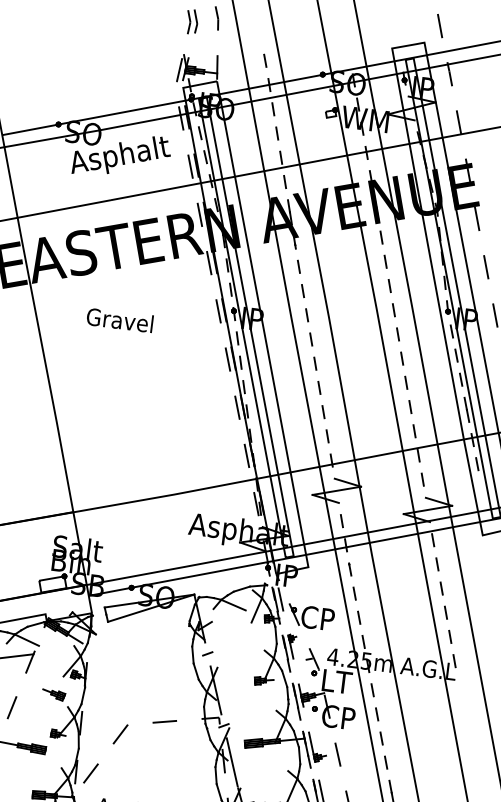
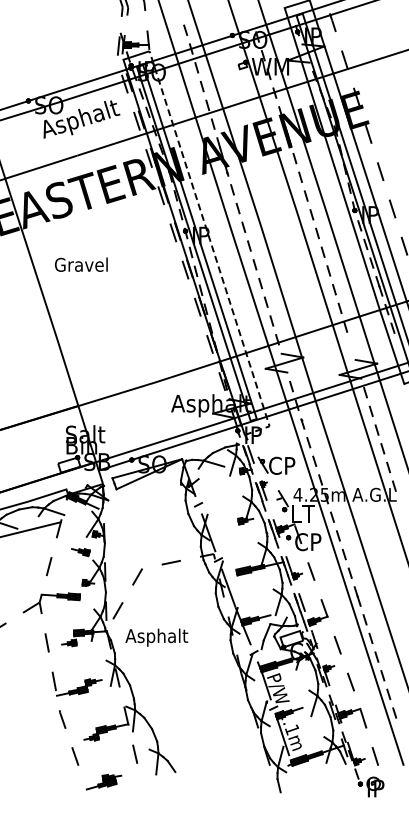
text: (120, 320) -> (81, 264), moved
line: (265, 340) -> (213, 251), solid -> dashed
line: (422, 479) -> (351, 345), removed

